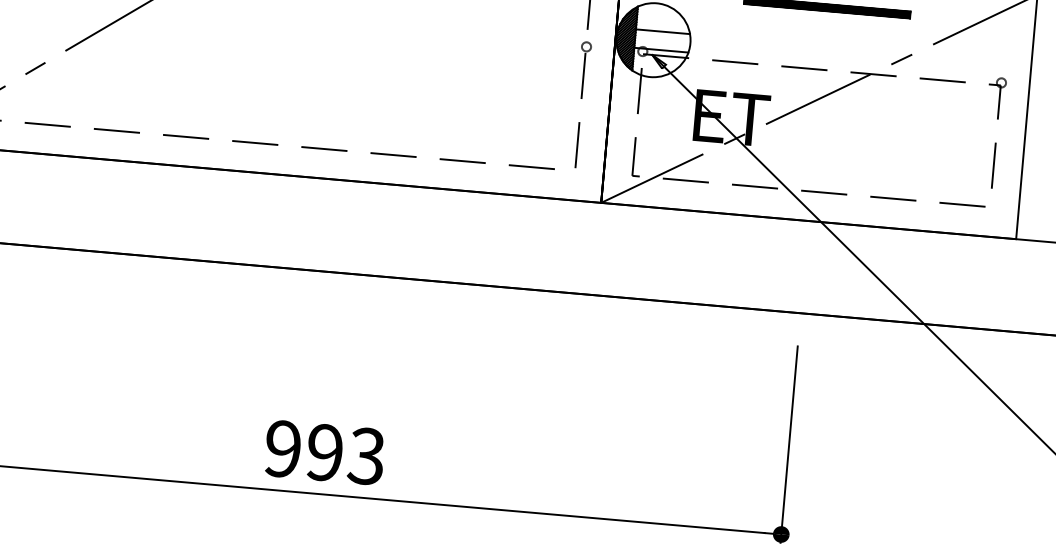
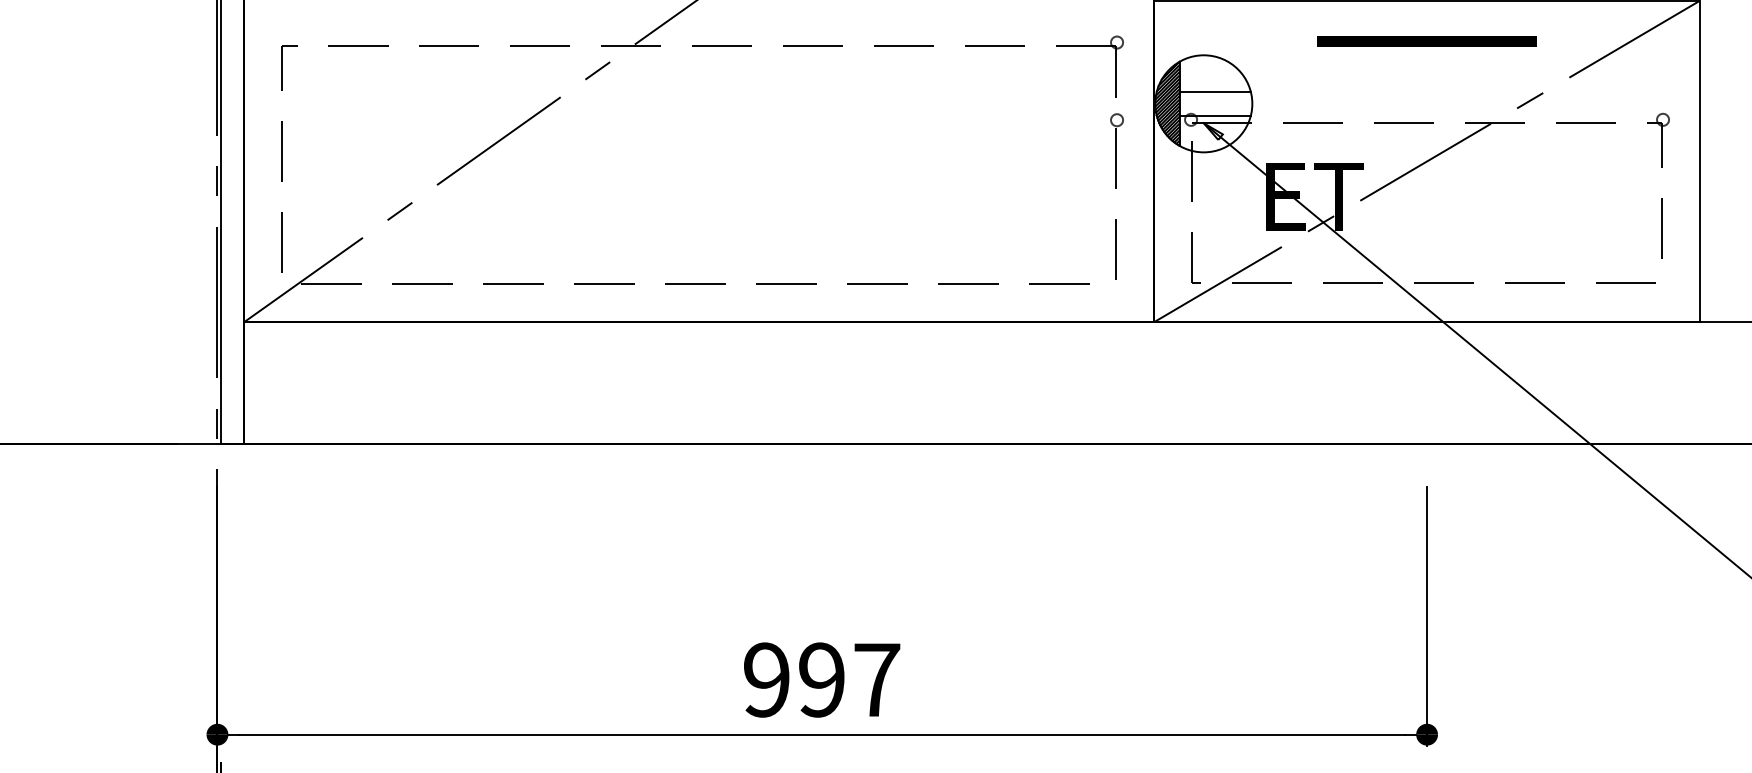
text: (366, 455) -> (876, 679), 993 -> 997

